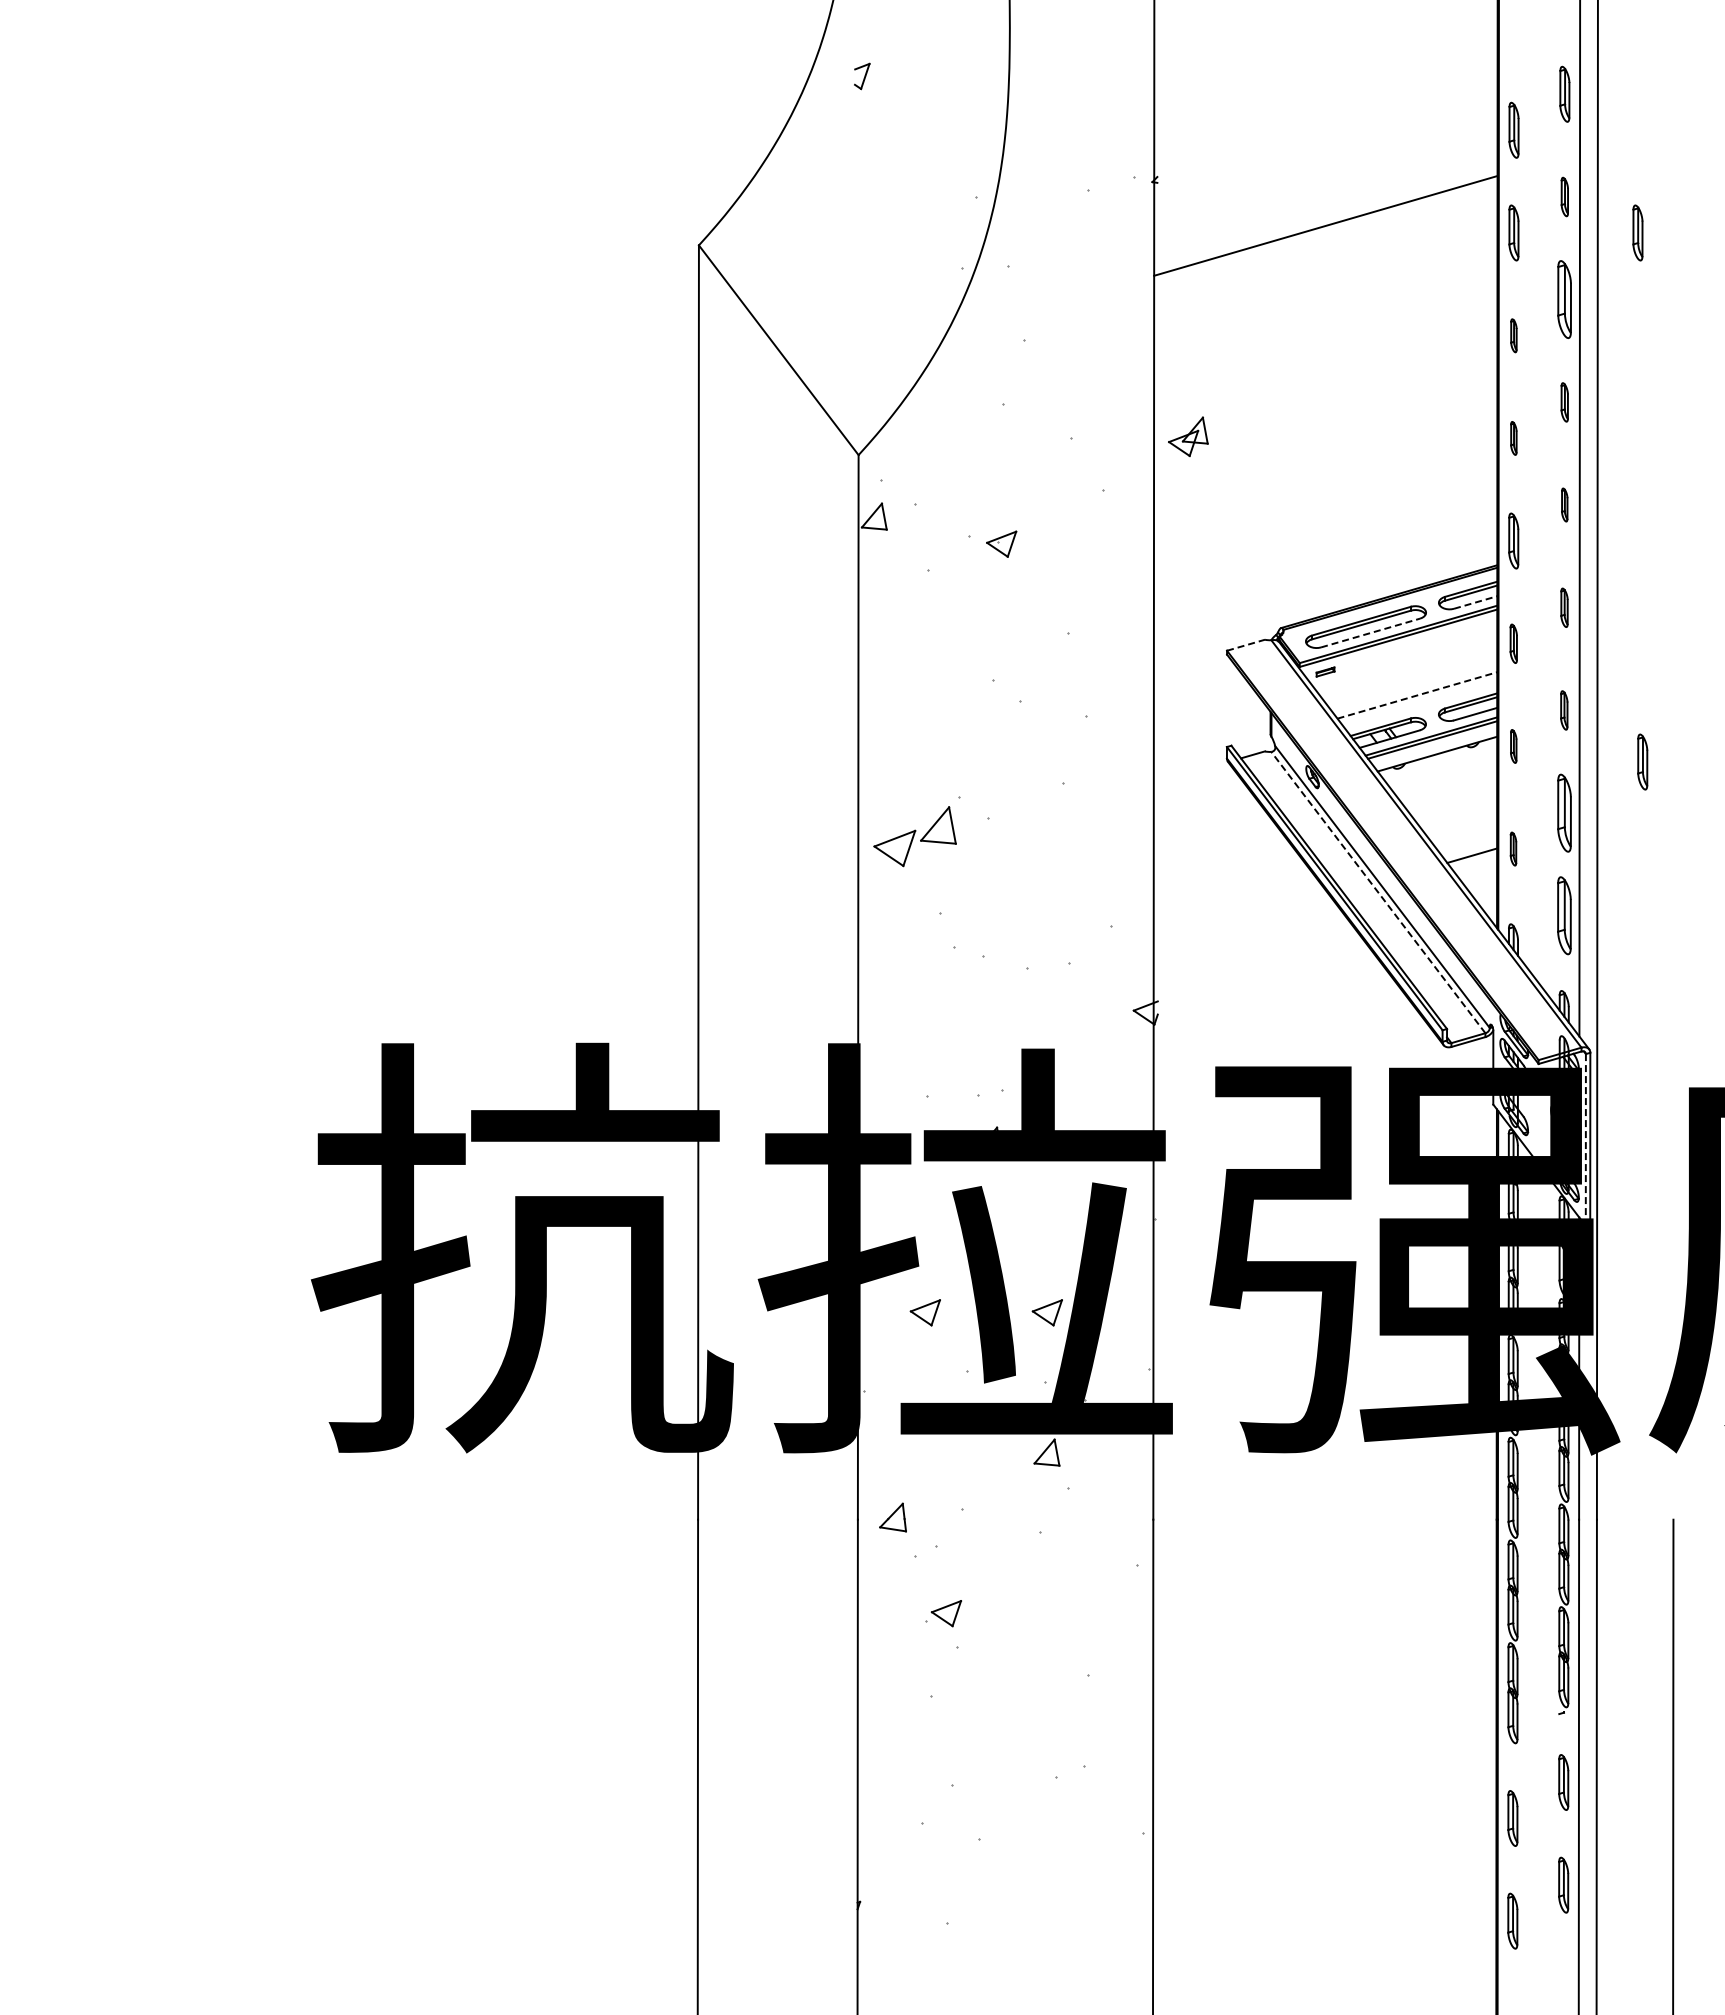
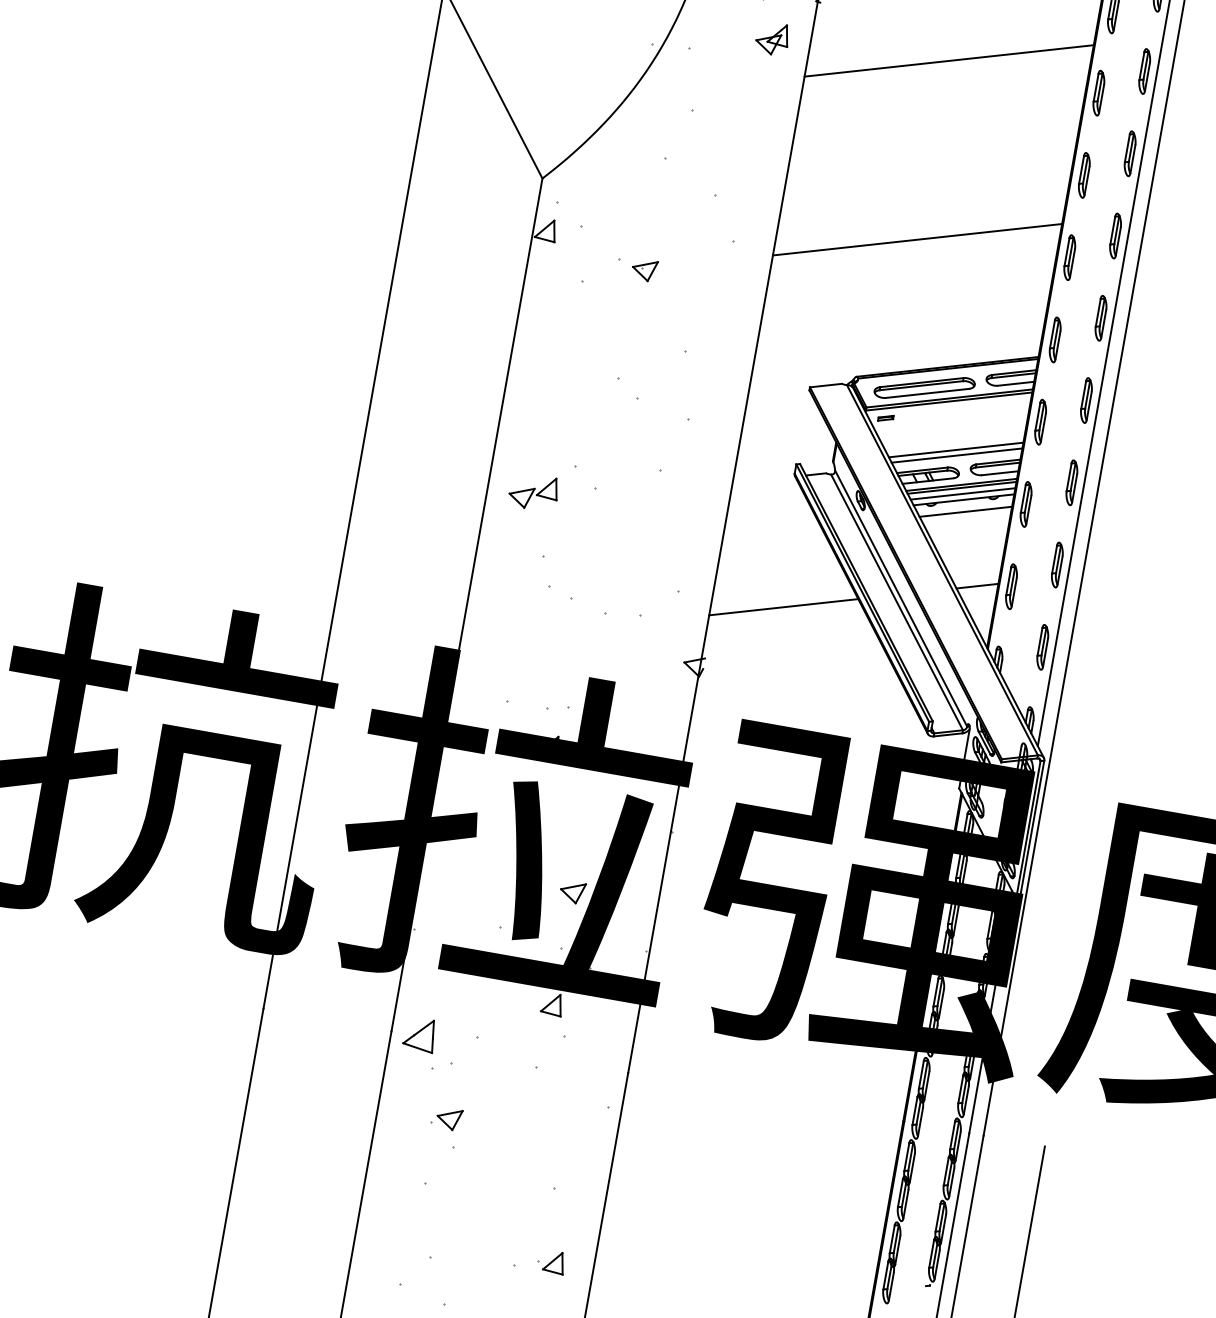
part: (1564, 196) -> (1144, 71), size x1.43
part: (1637, 232) -> (1197, 110), removed
part: (1564, 299) -> (1129, 153), size x0.71
part: (1513, 335) -> (1084, 175), size x1.67
part: (1564, 402) -> (1115, 236), size x1.43
part: (1188, 436) -> (772, 38), moved
part: (1513, 438) -> (1069, 257), size x1.67
line: (1325, 449) -> (917, 240), added
part: (1564, 504) -> (1101, 317), size x1.67
line: (1475, 602) -> (1015, 383), dashed -> solid
part: (1564, 607) -> (1086, 400), size x1.43
line: (1370, 633) -> (927, 393), dashed -> solid
part: (1513, 643) -> (1040, 421), size x1.43
line: (1246, 645) -> (826, 385), dashed -> solid
line: (1417, 695) -> (956, 450), dashed -> solid
line: (1419, 701) -> (957, 455), added
part: (1563, 710) -> (1071, 482), size x1.43
part: (1513, 746) -> (1025, 504), size x1.67
line: (1434, 747) -> (962, 494), added
part: (1642, 761) -> (1127, 534), removed
line: (1442, 768) -> (965, 512), added
part: (1563, 812) -> (1056, 564), size x0.71
part: (915, 836) -> (534, 492), size x0.71
part: (1513, 848) -> (1011, 586), size x1.67
line: (1378, 892) -> (897, 602), dashed -> solid
part: (1563, 915) -> (1042, 646), size x0.71
line: (1241, 922) -> (783, 607), added
line: (1585, 1139) -> (1028, 829), dashed -> solid
part: (924, 1312) -> (474, 874), removed
part: (892, 1517) -> (419, 1034), size x1.43
part: (1104, 1764) -> (554, 1262), added

